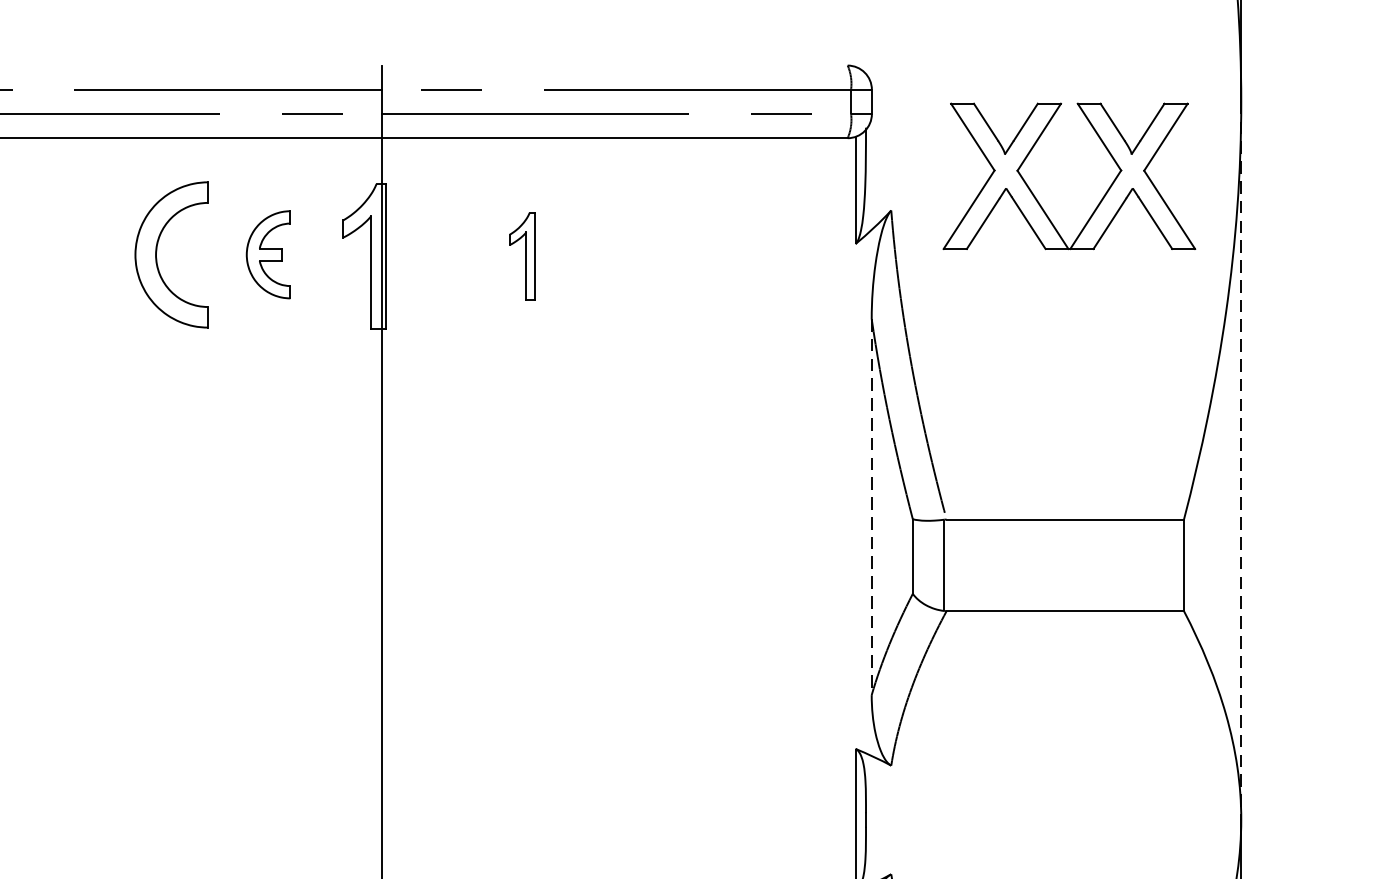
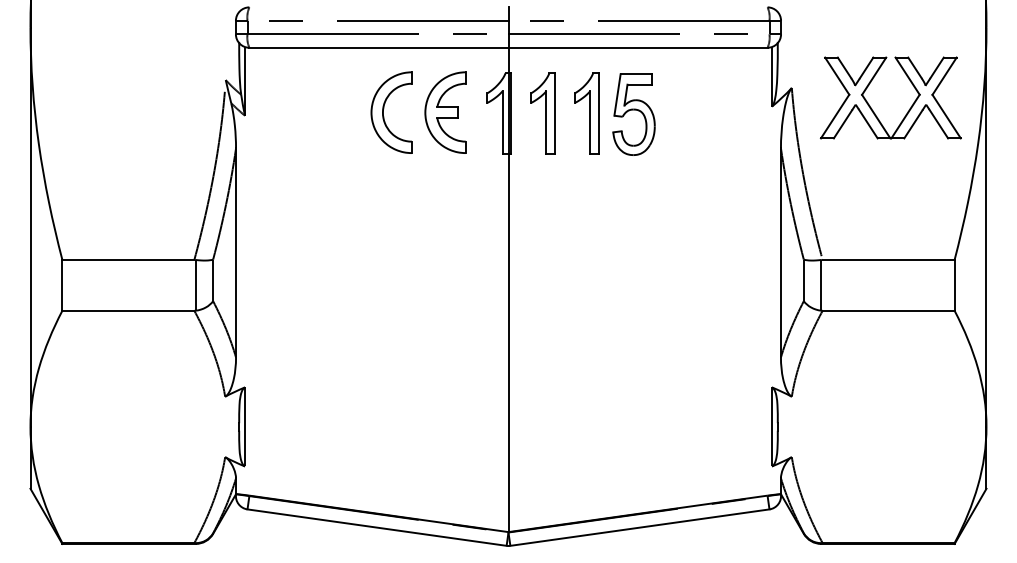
part: (1036, 195) -> (872, 108), moved
part: (268, 254) -> (445, 112), size x1.67
part: (442, 256) -> (542, 113), added
part: (522, 256) -> (586, 113), size x1.67
part: (606, 258) -> (633, 114), added
line: (1241, 461) -> (986, 227), dashed -> solid
line: (870, 506) -> (780, 252), dashed -> solid

